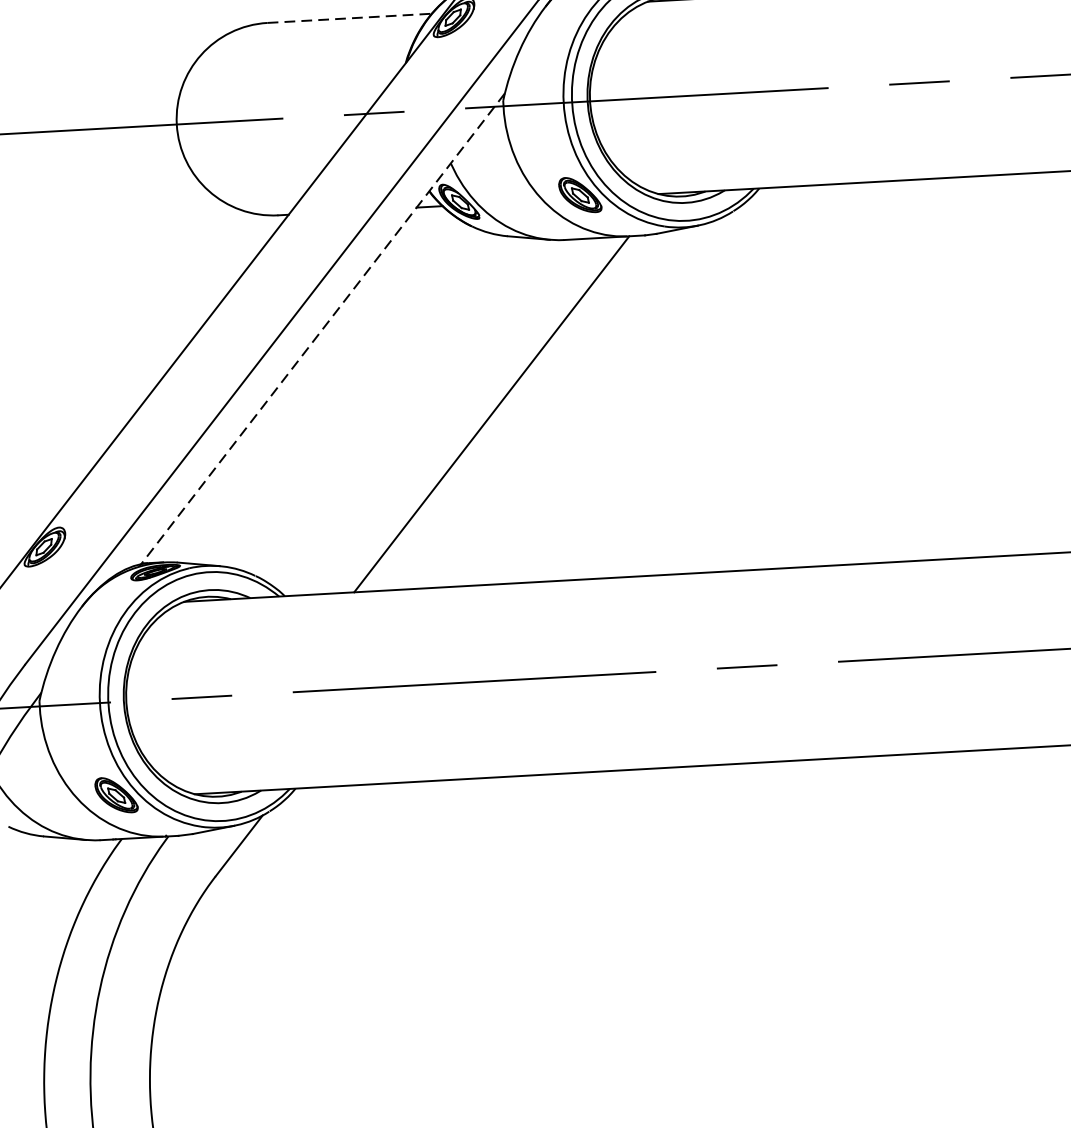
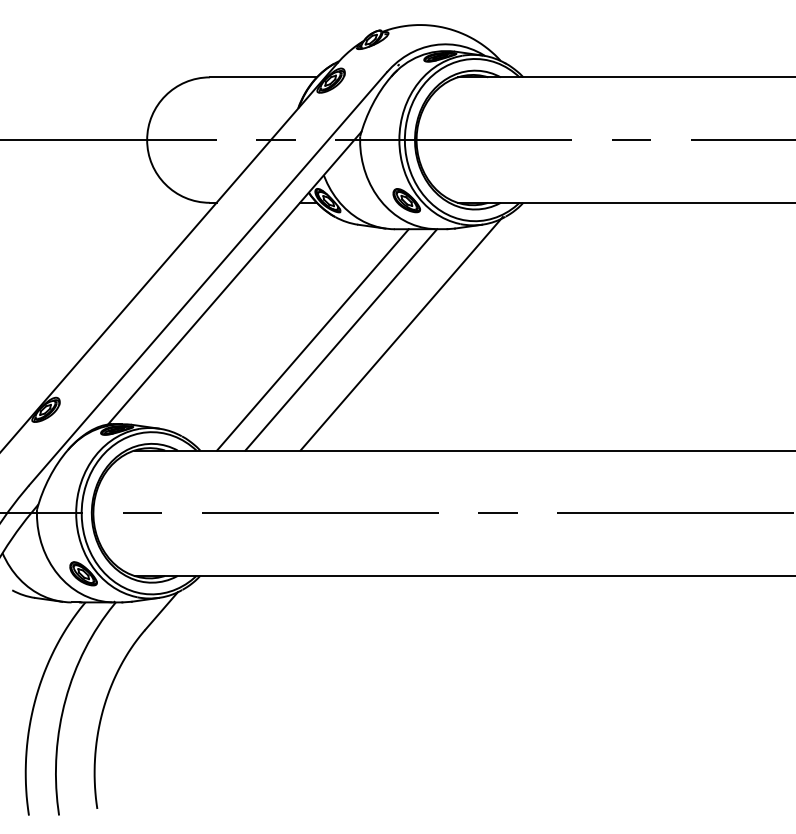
line: (349, 18) -> (263, 77), dashed -> solid
line: (322, 329) -> (234, 278), dashed -> solid
line: (583, 399) -> (401, 333), added
line: (447, 416) -> (312, 339), added

